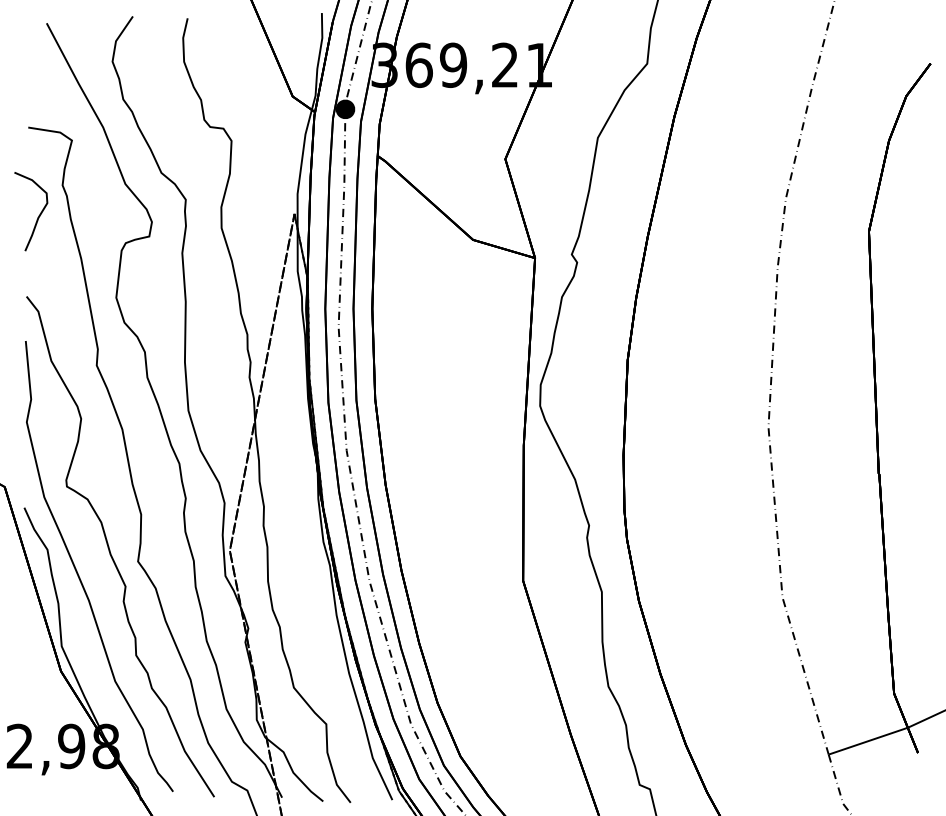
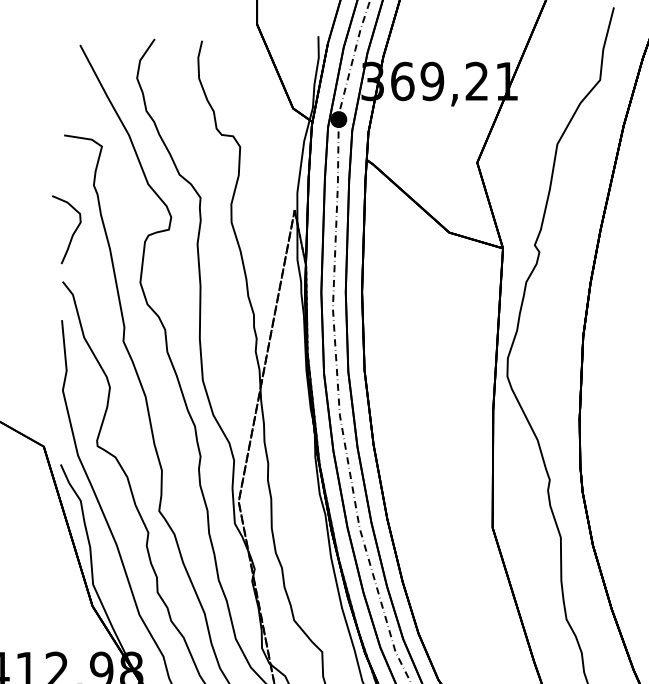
curve: (38, 215) -> (73, 233), moved

